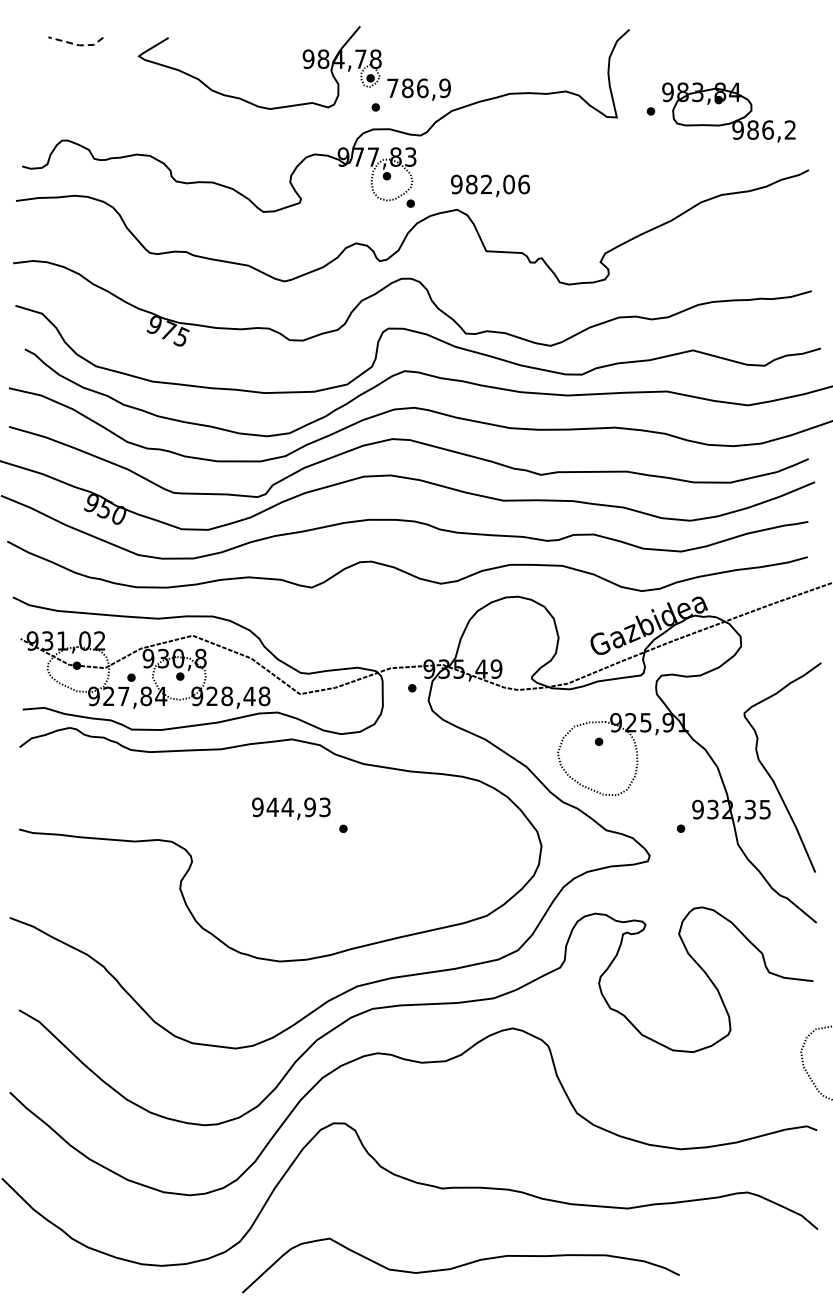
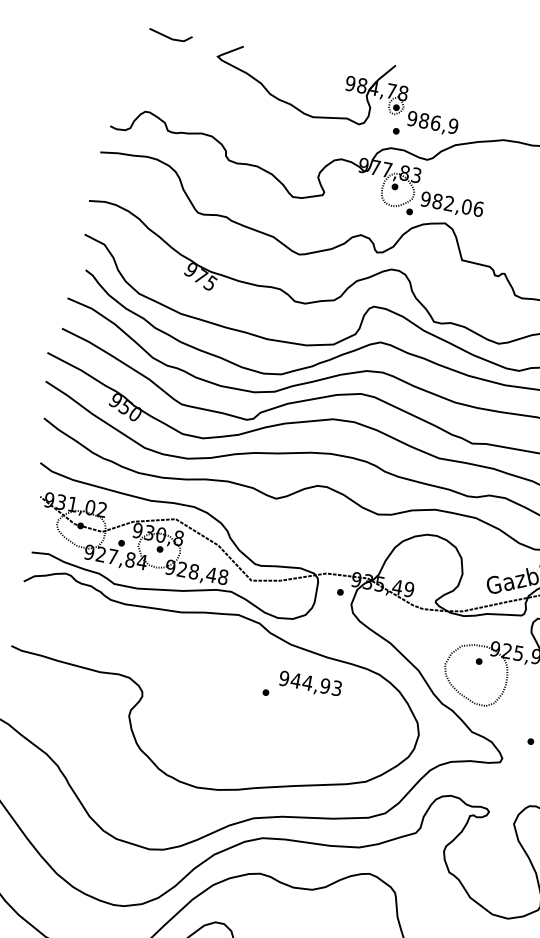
line: (78, 45) -> (171, 39), dashed -> solid
text: (392, 88) -> (412, 118), 786,9 -> 986,9
text: (490, 185) -> (452, 205), moved
text: (291, 808) -> (310, 684), moved

